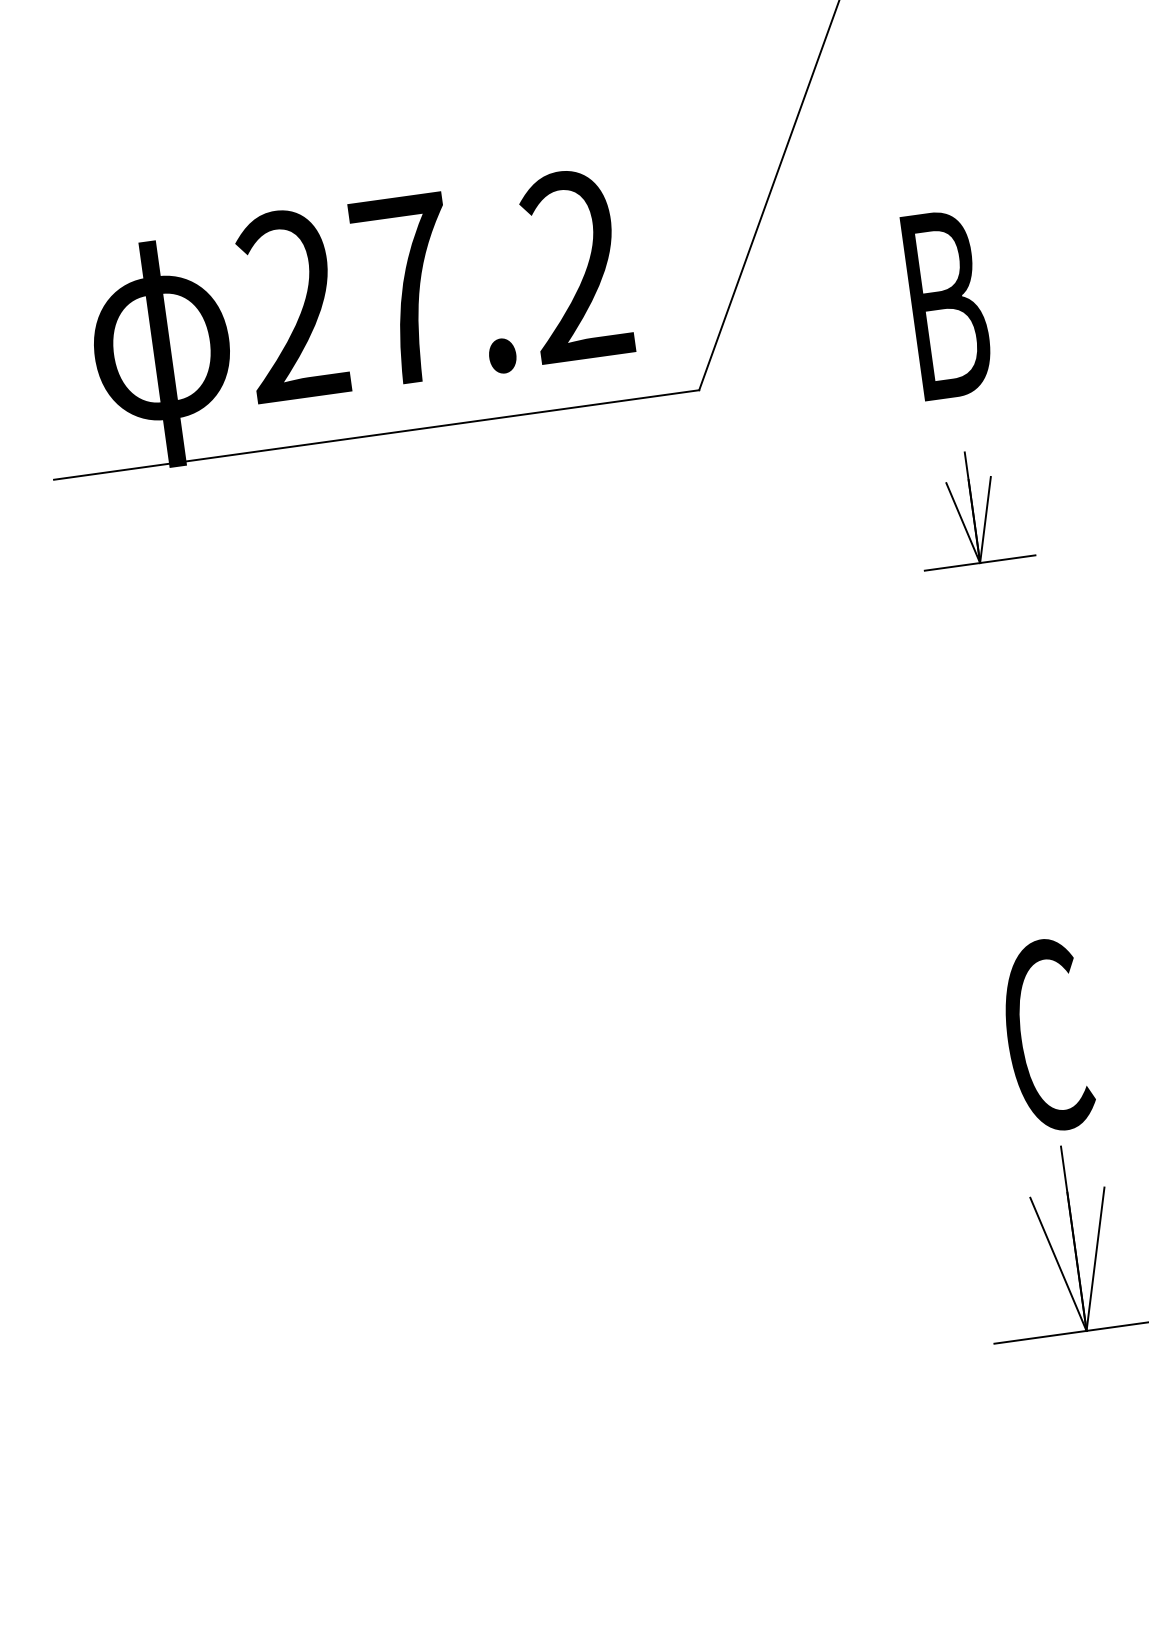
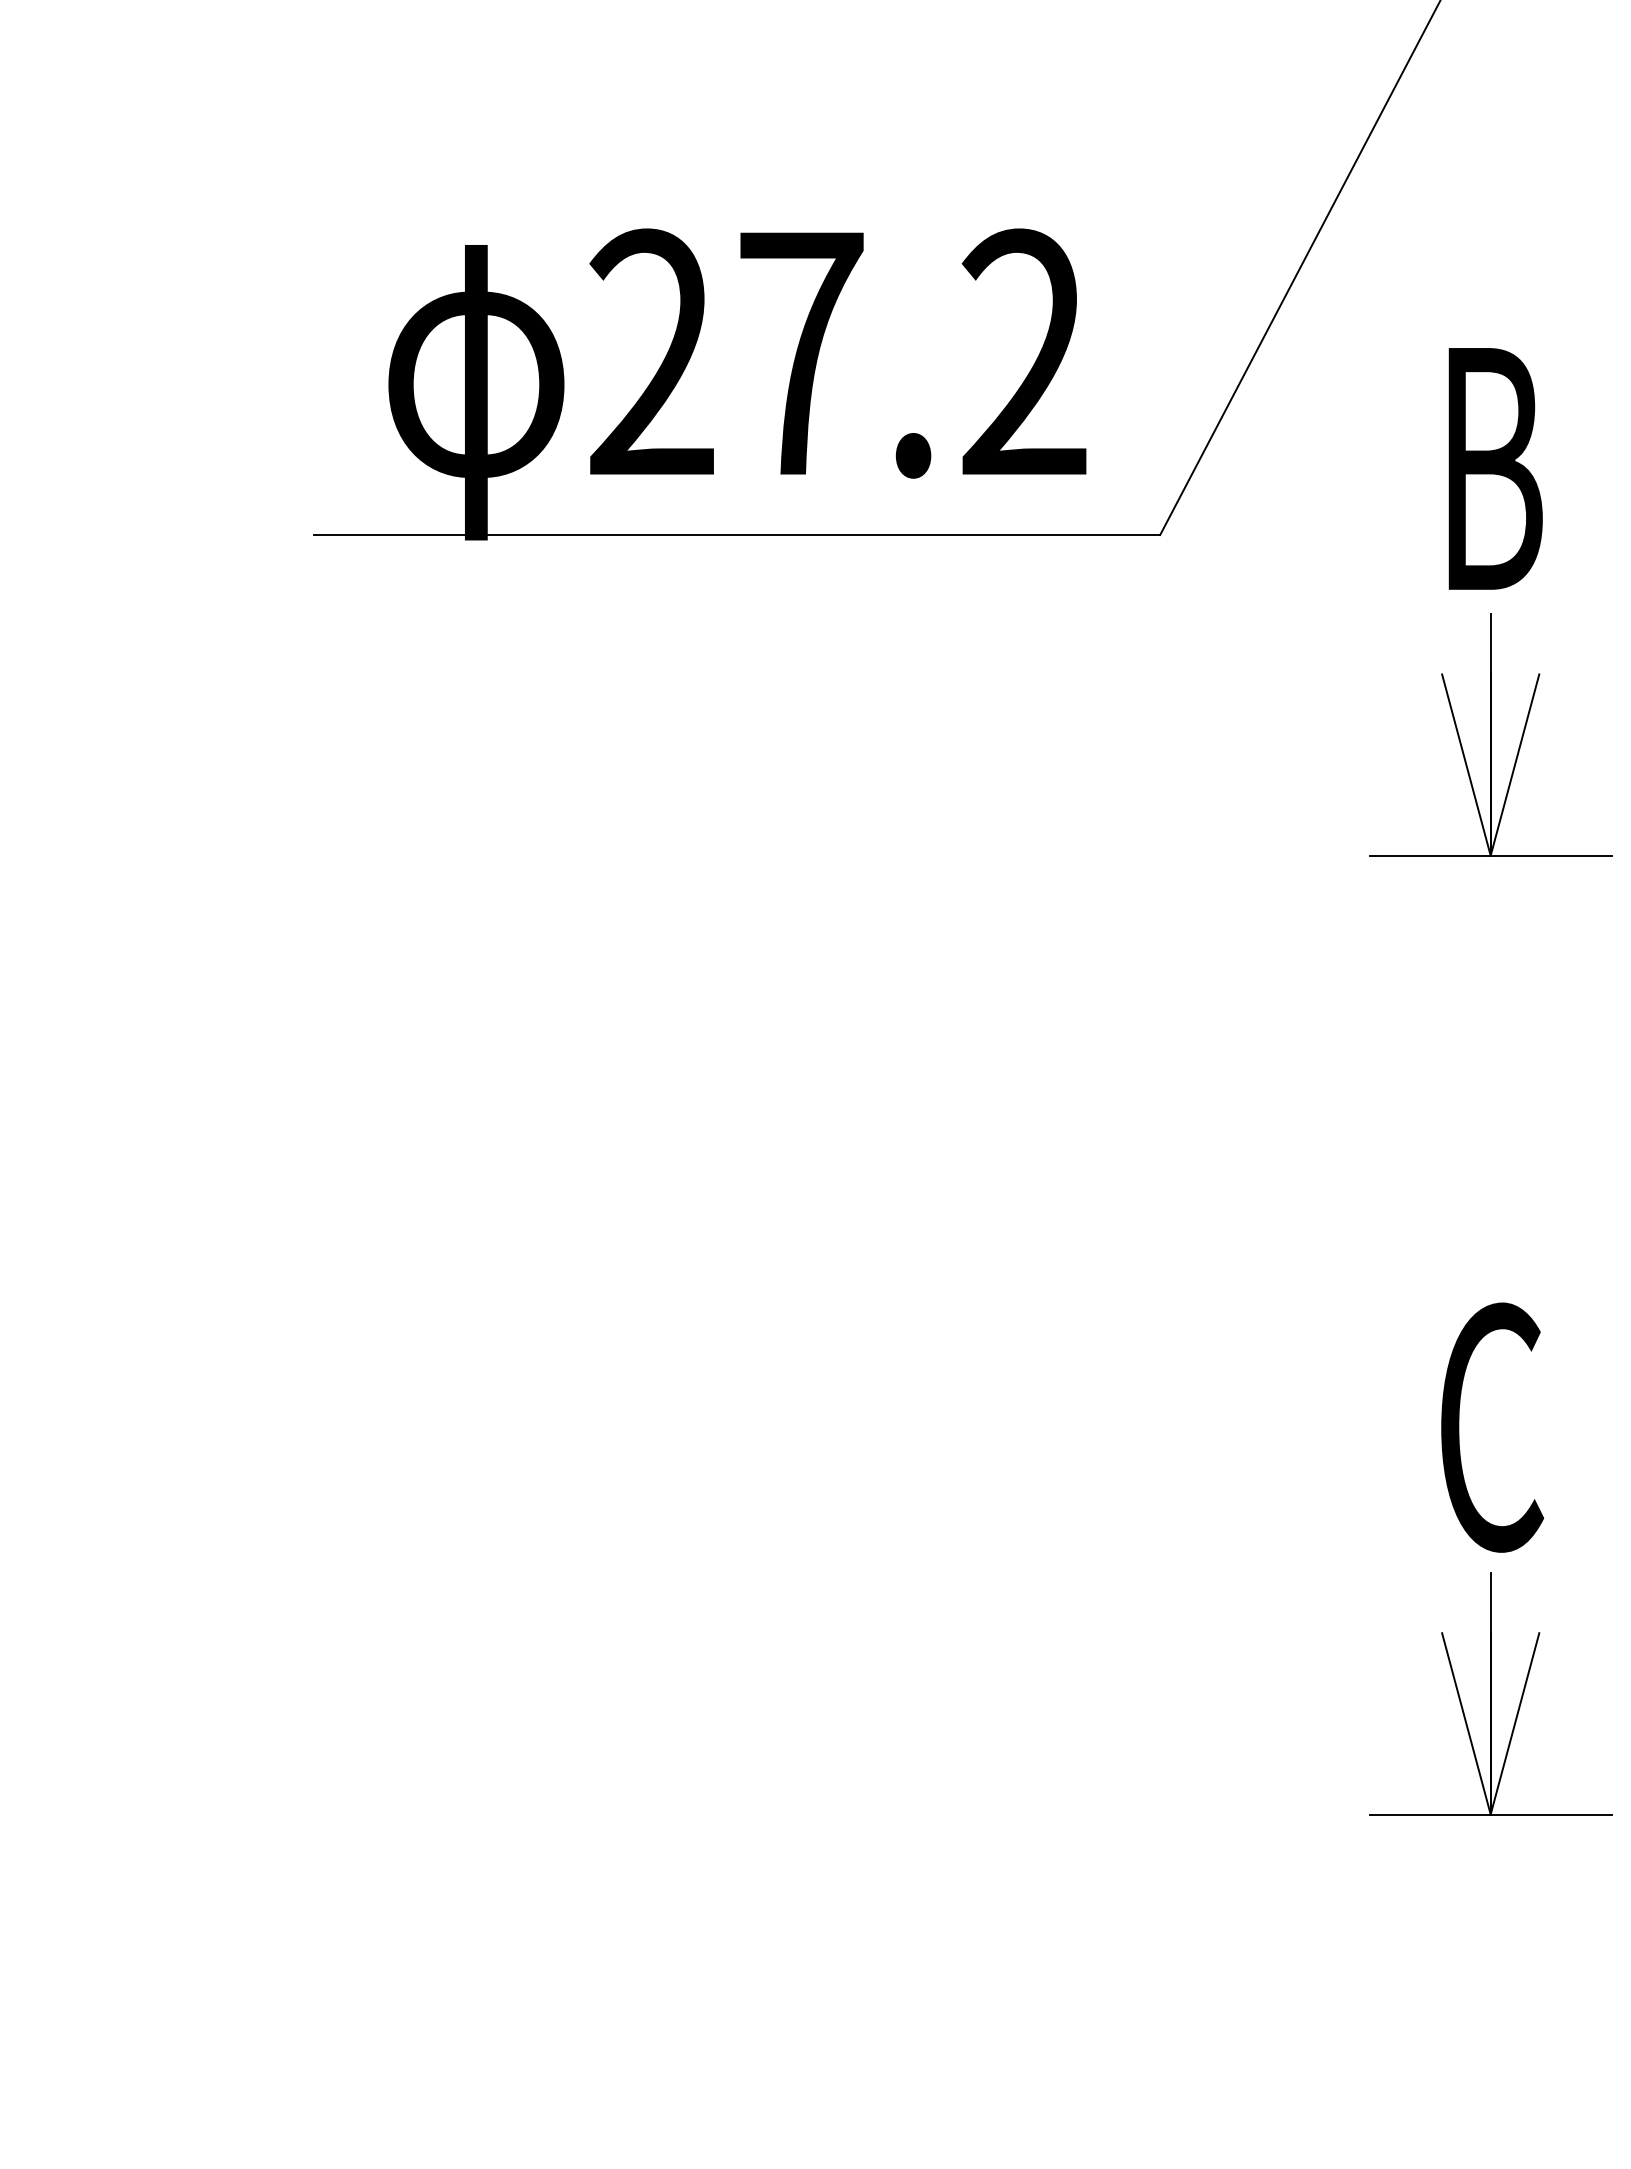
part: (972, 507) -> (1490, 734), size x1.67

